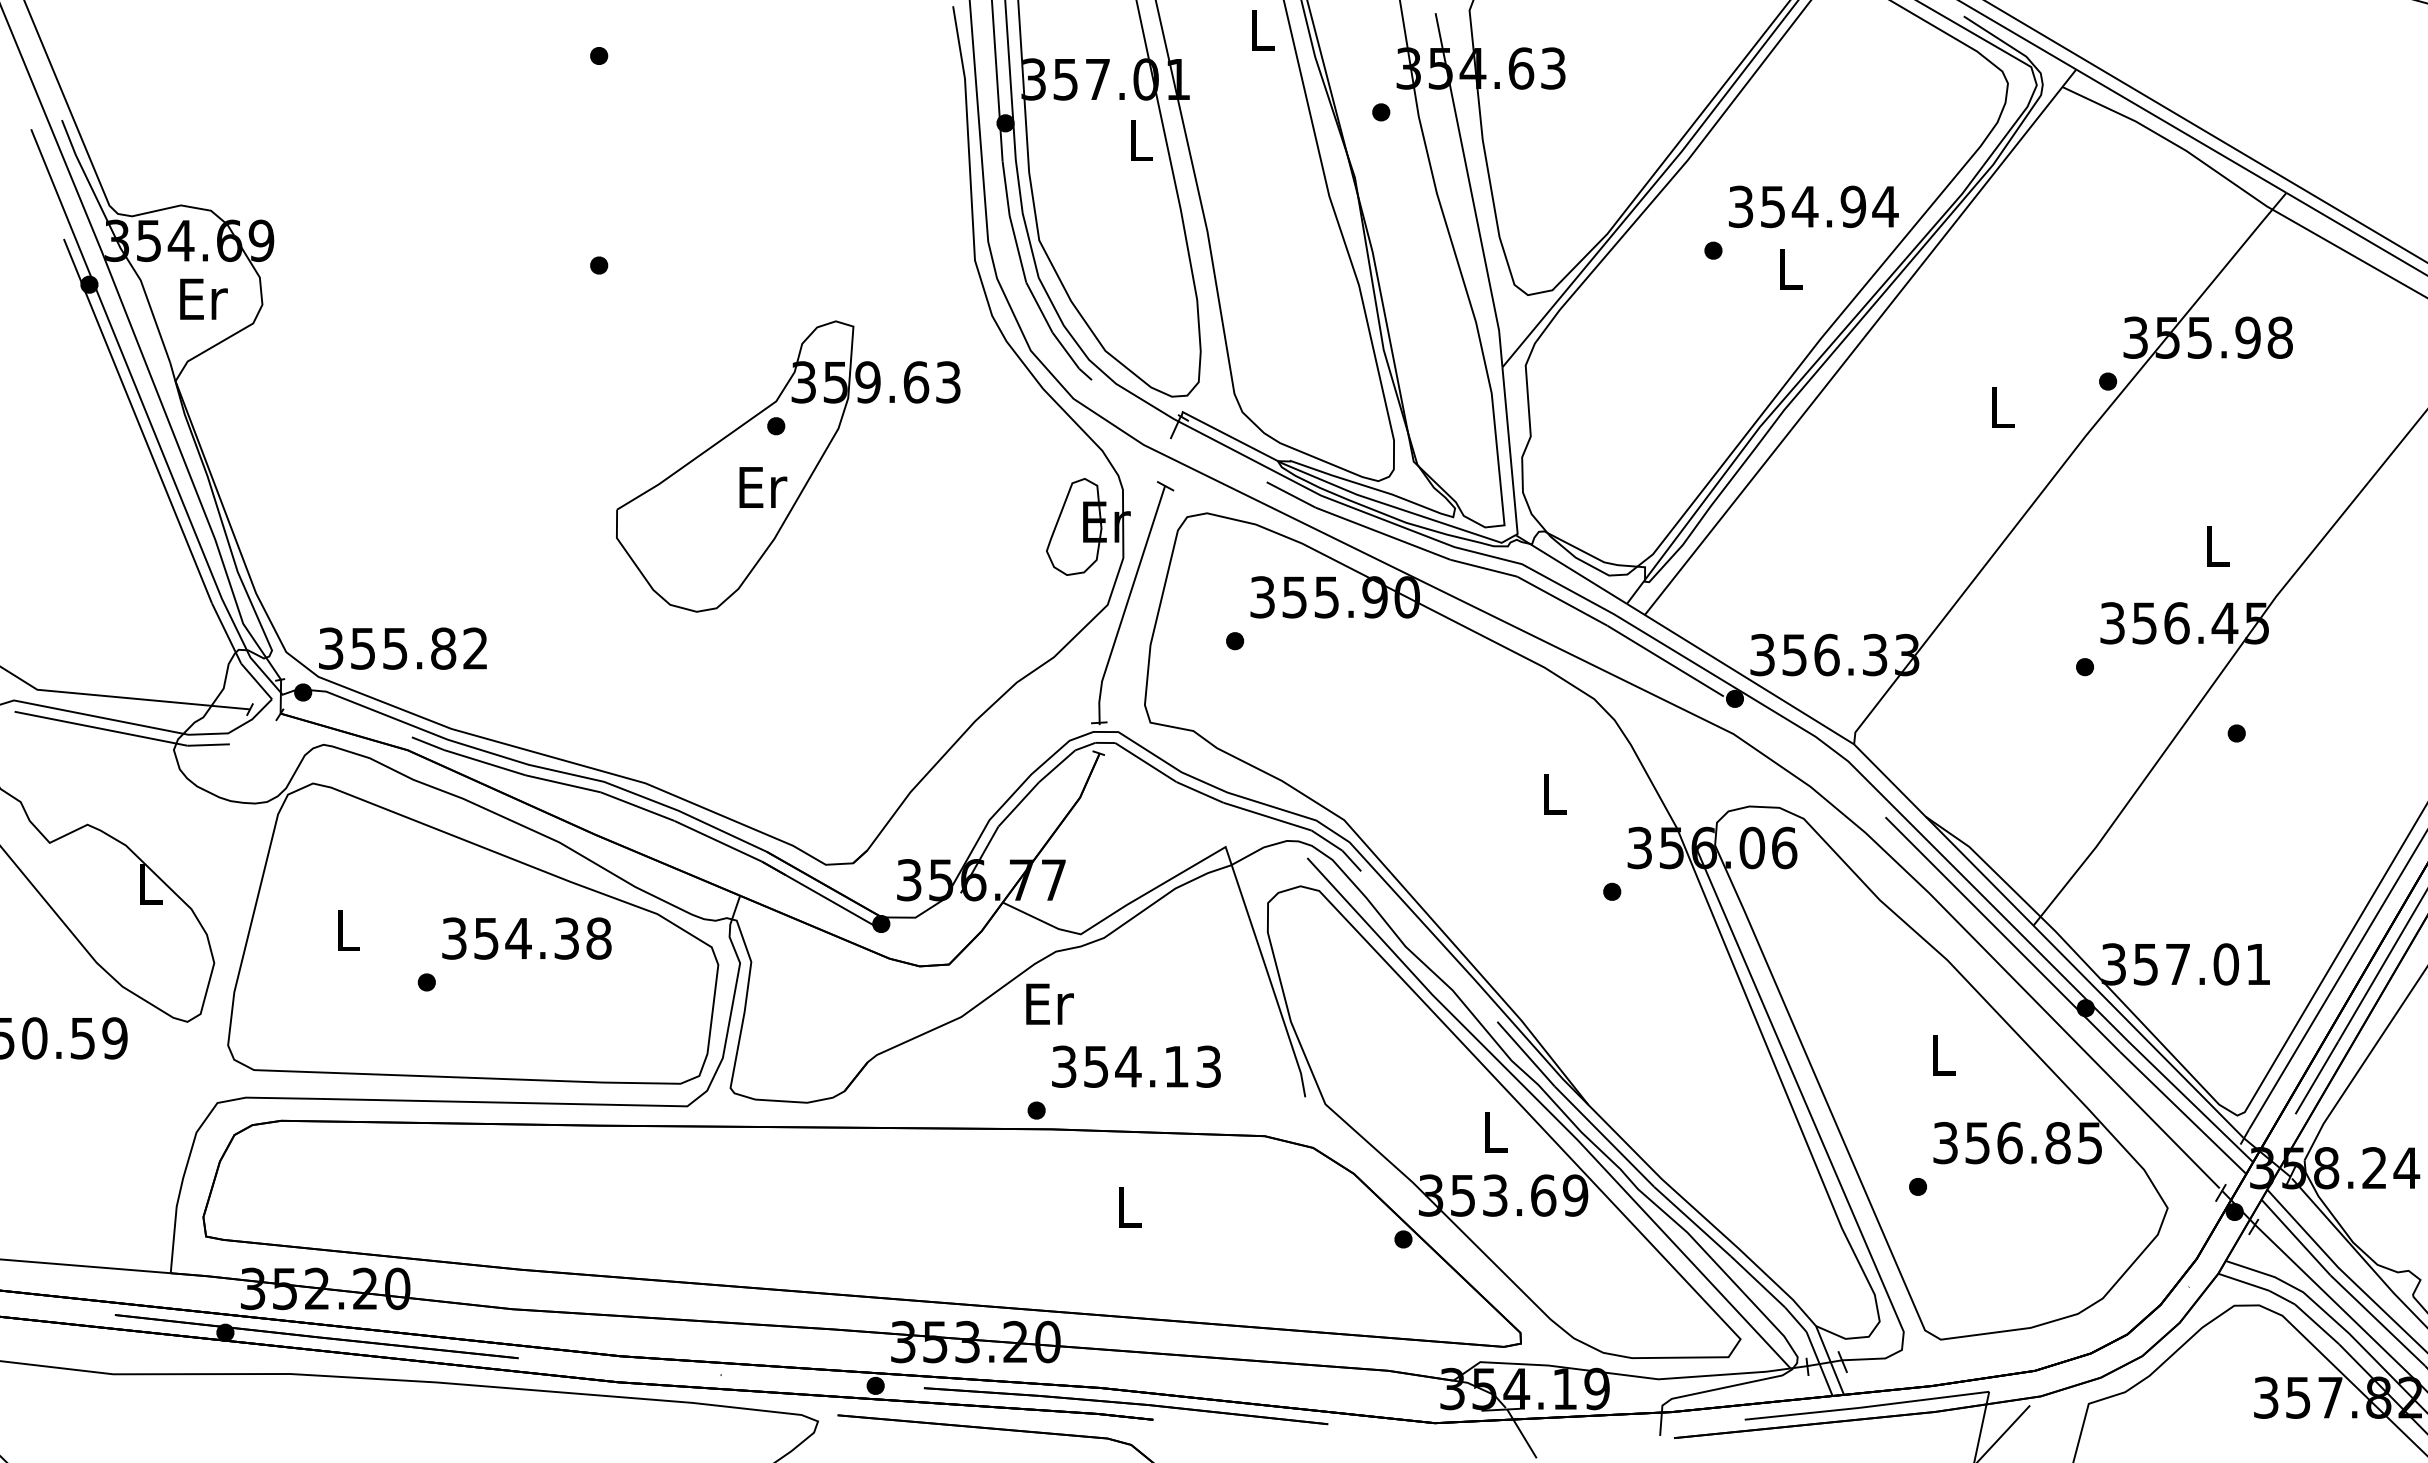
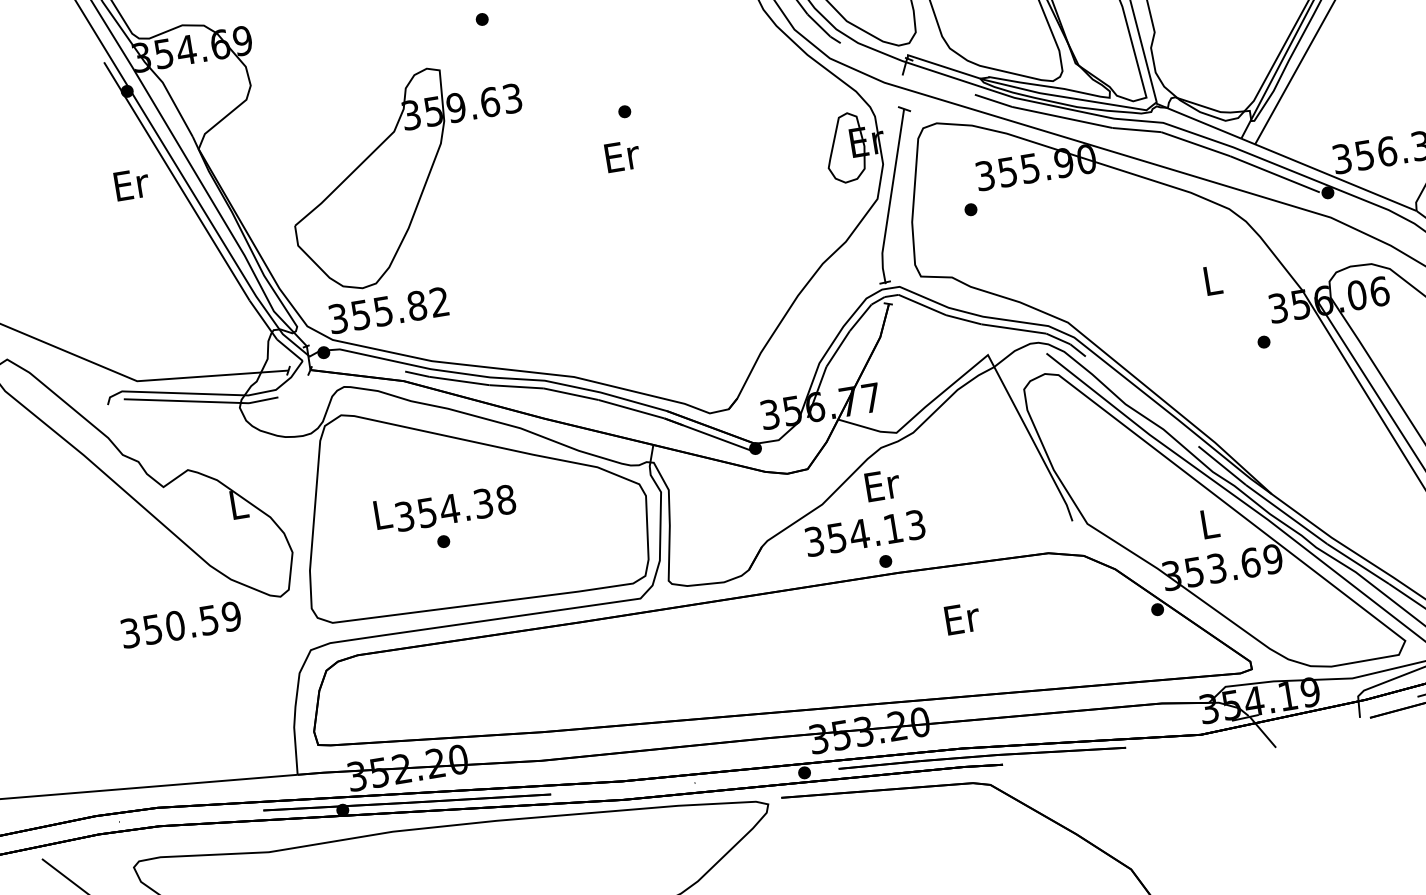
text: (203, 298) -> (131, 184), moved
part: (788, 466) -> (410, 175), moved
text: (526, 938) -> (455, 508), moved
text: (1136, 1066) -> (865, 533), moved
text: (1130, 1207) -> (962, 618), L -> Er

